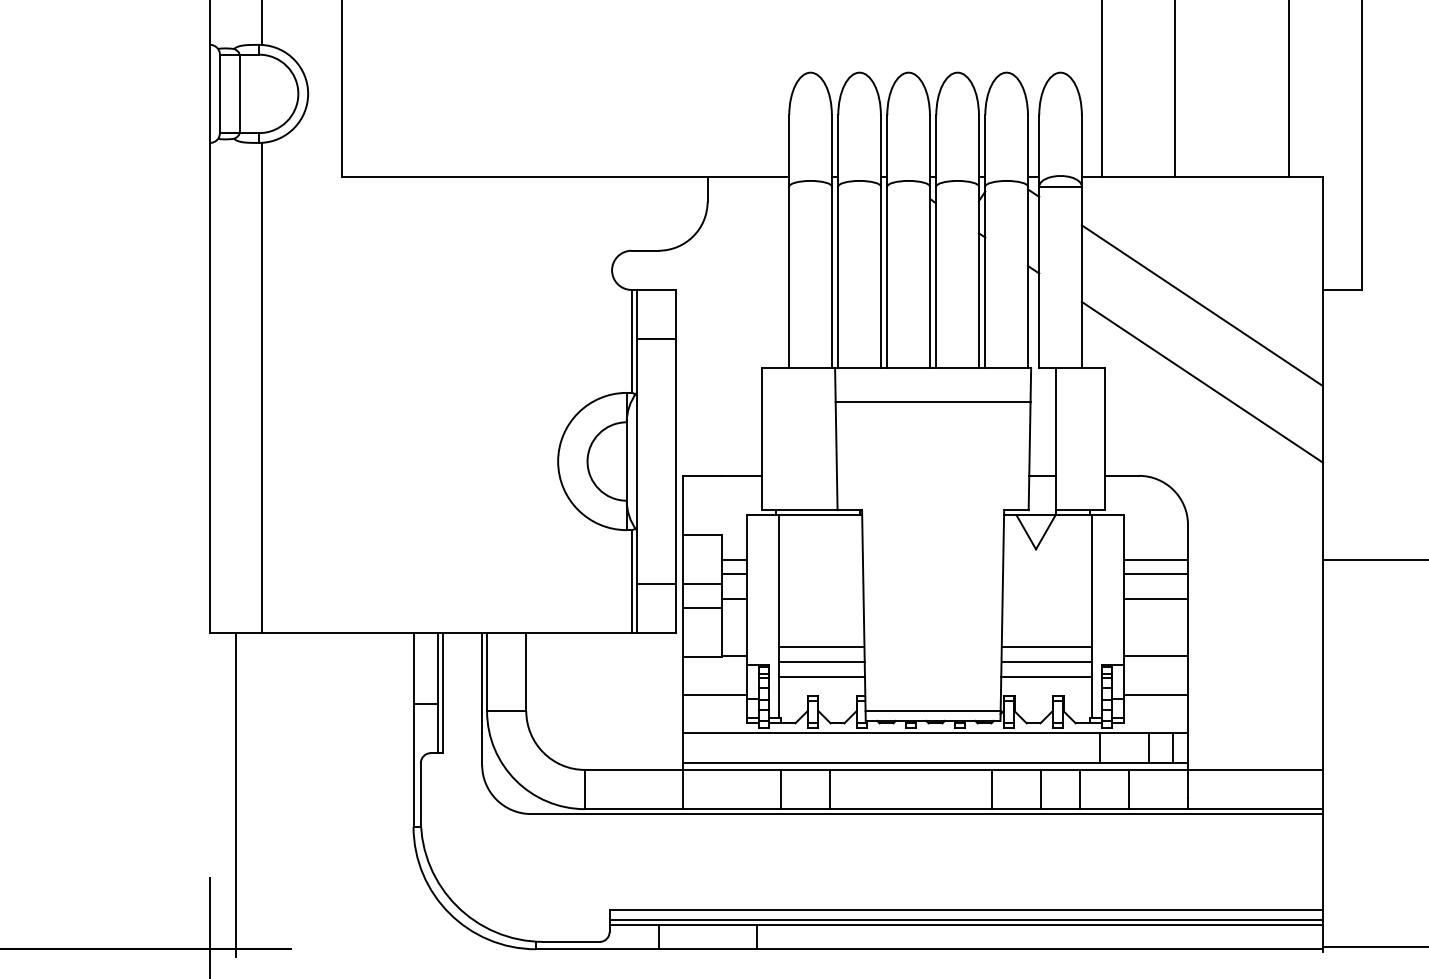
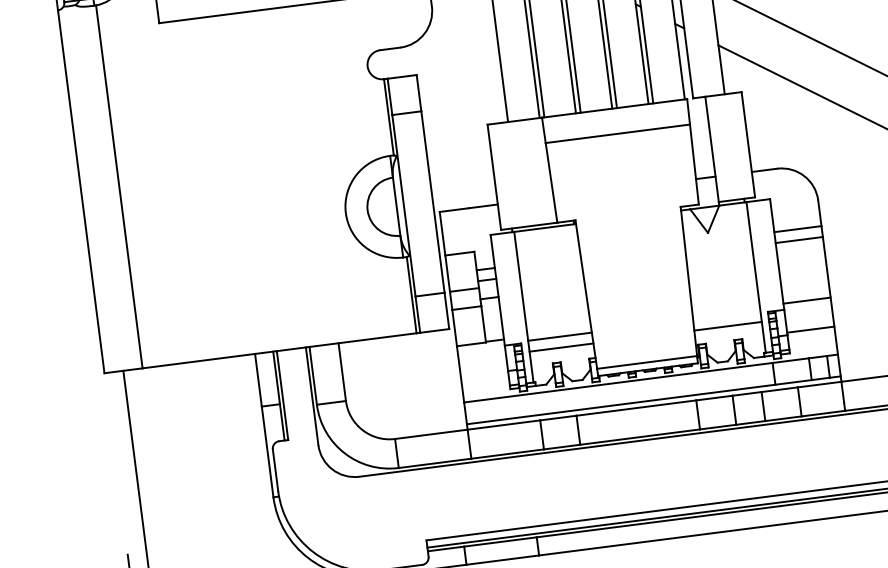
line: (1156, 598) -> (801, 257), removed
line: (821, 647) -> (558, 325), removed
line: (1046, 647) -> (725, 304), removed
line: (1046, 662) -> (726, 315), removed
line: (714, 695) -> (483, 371), removed

